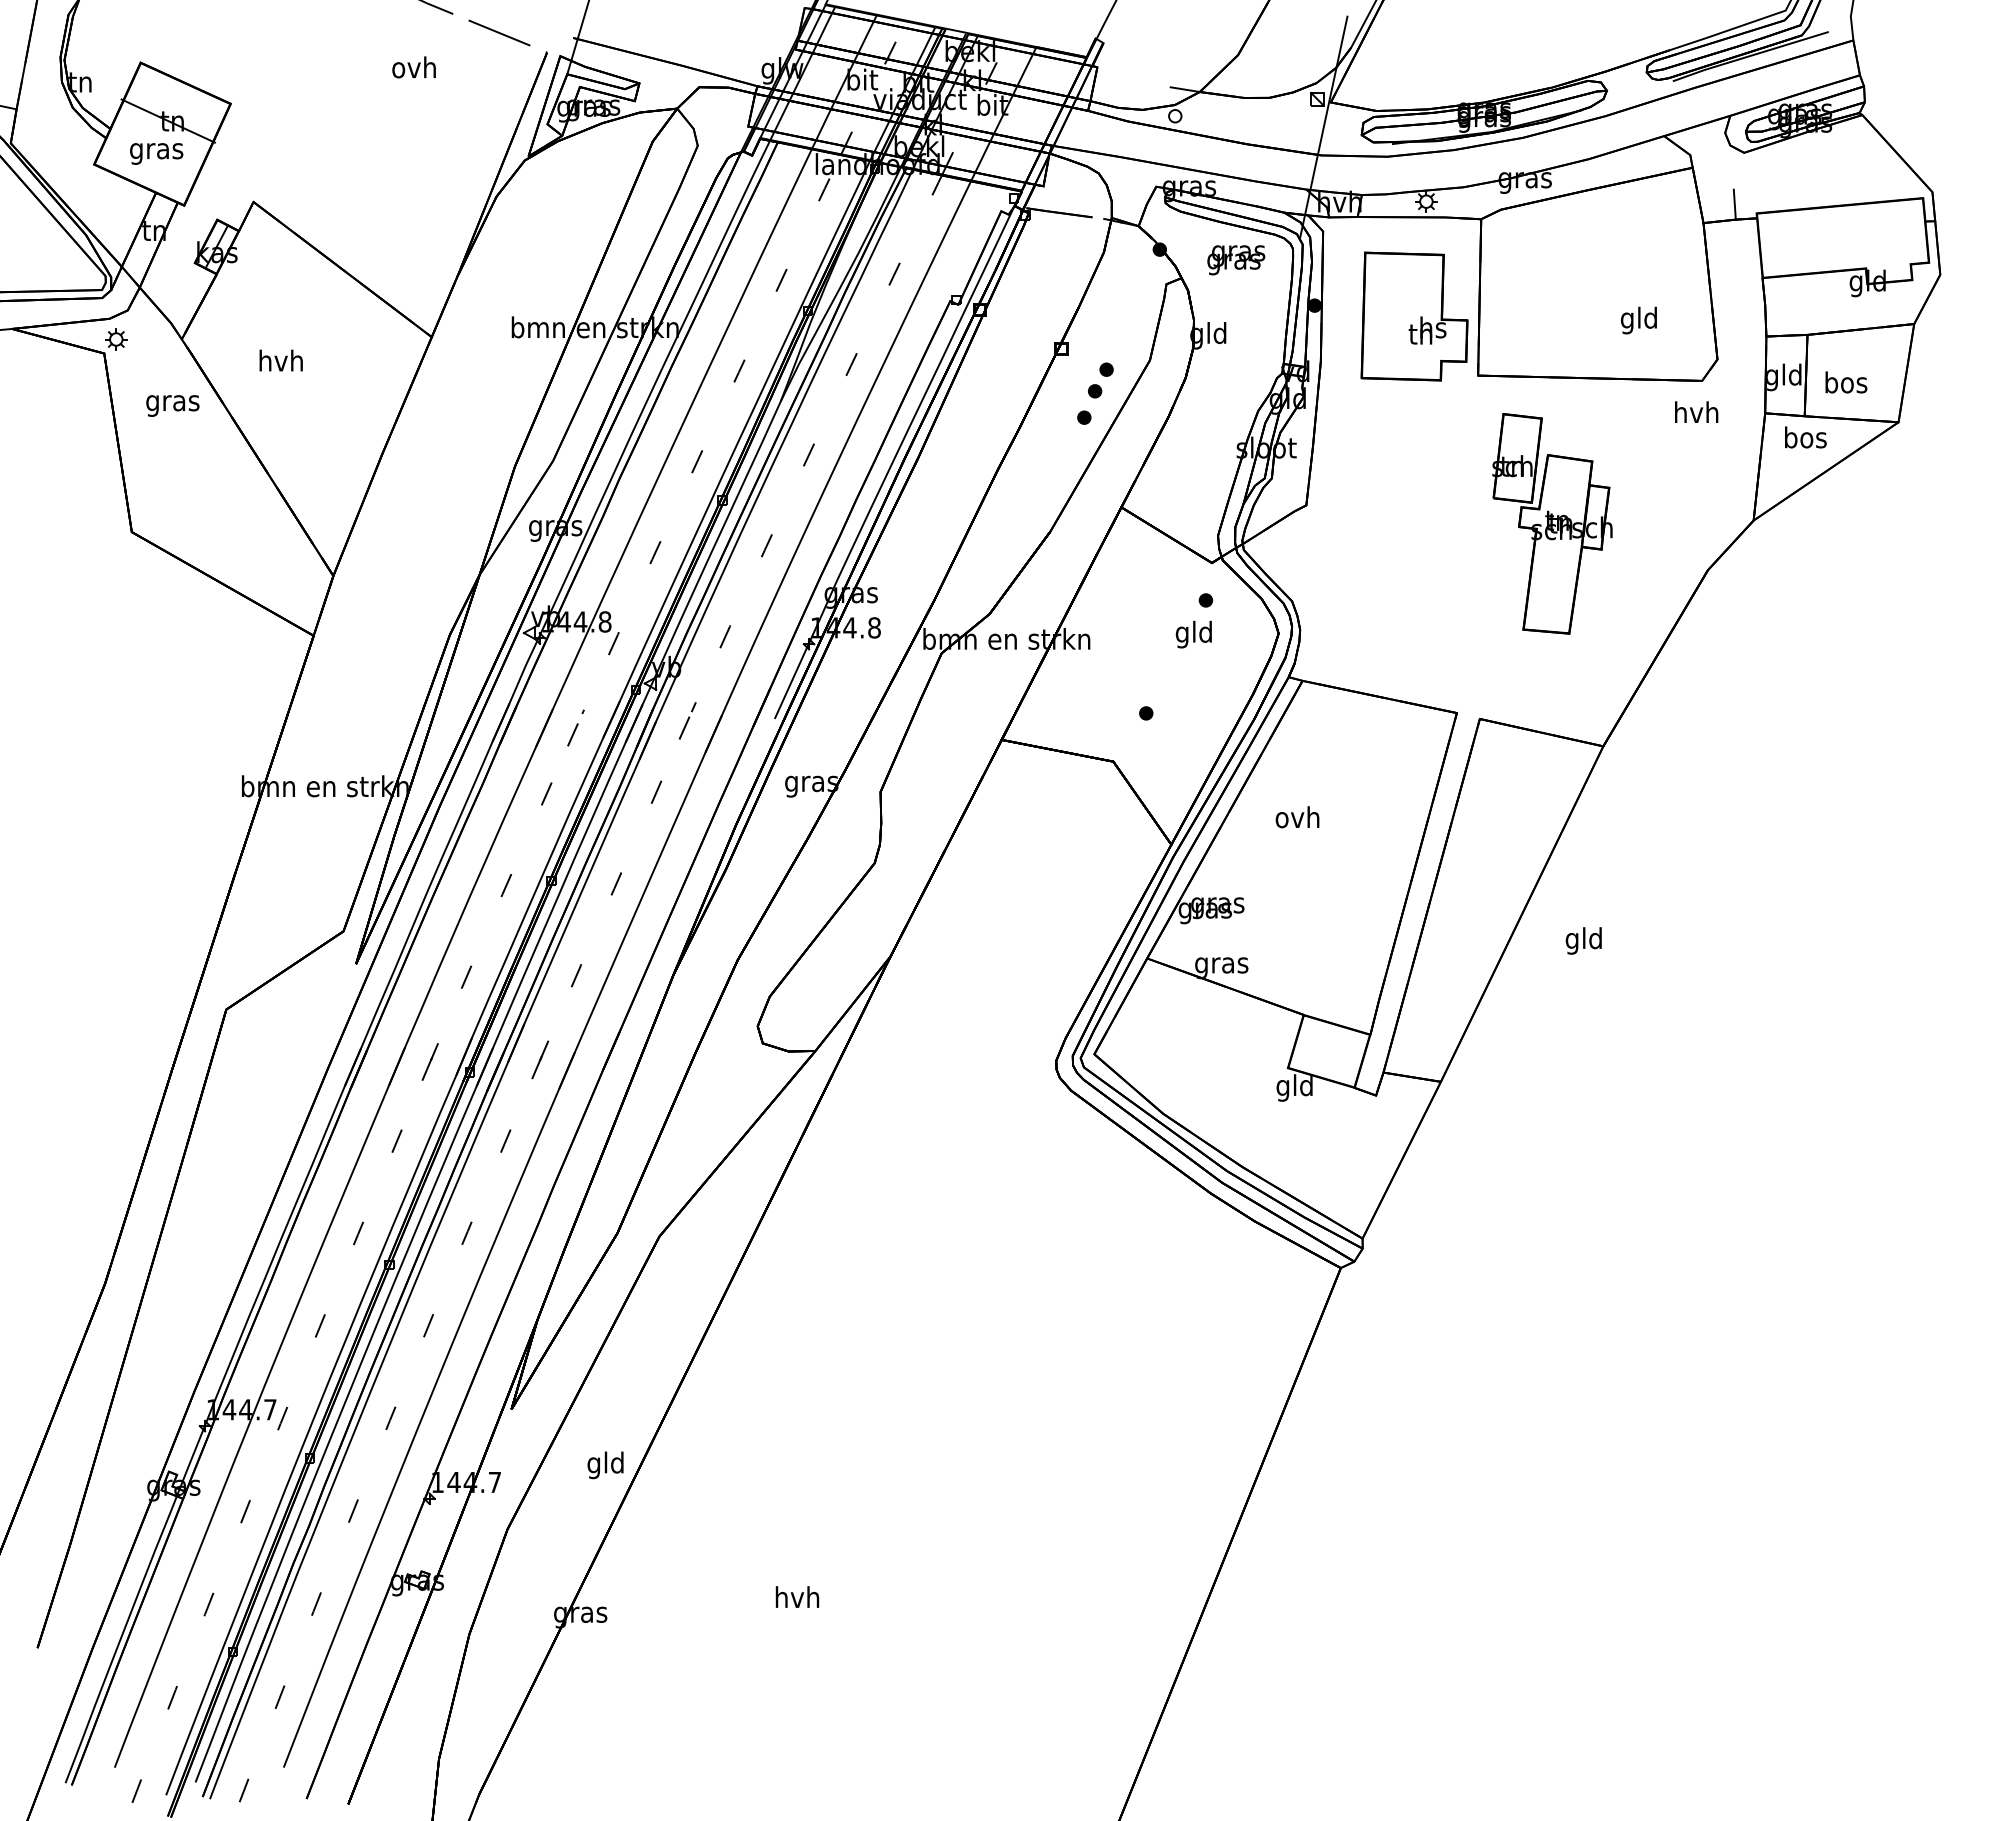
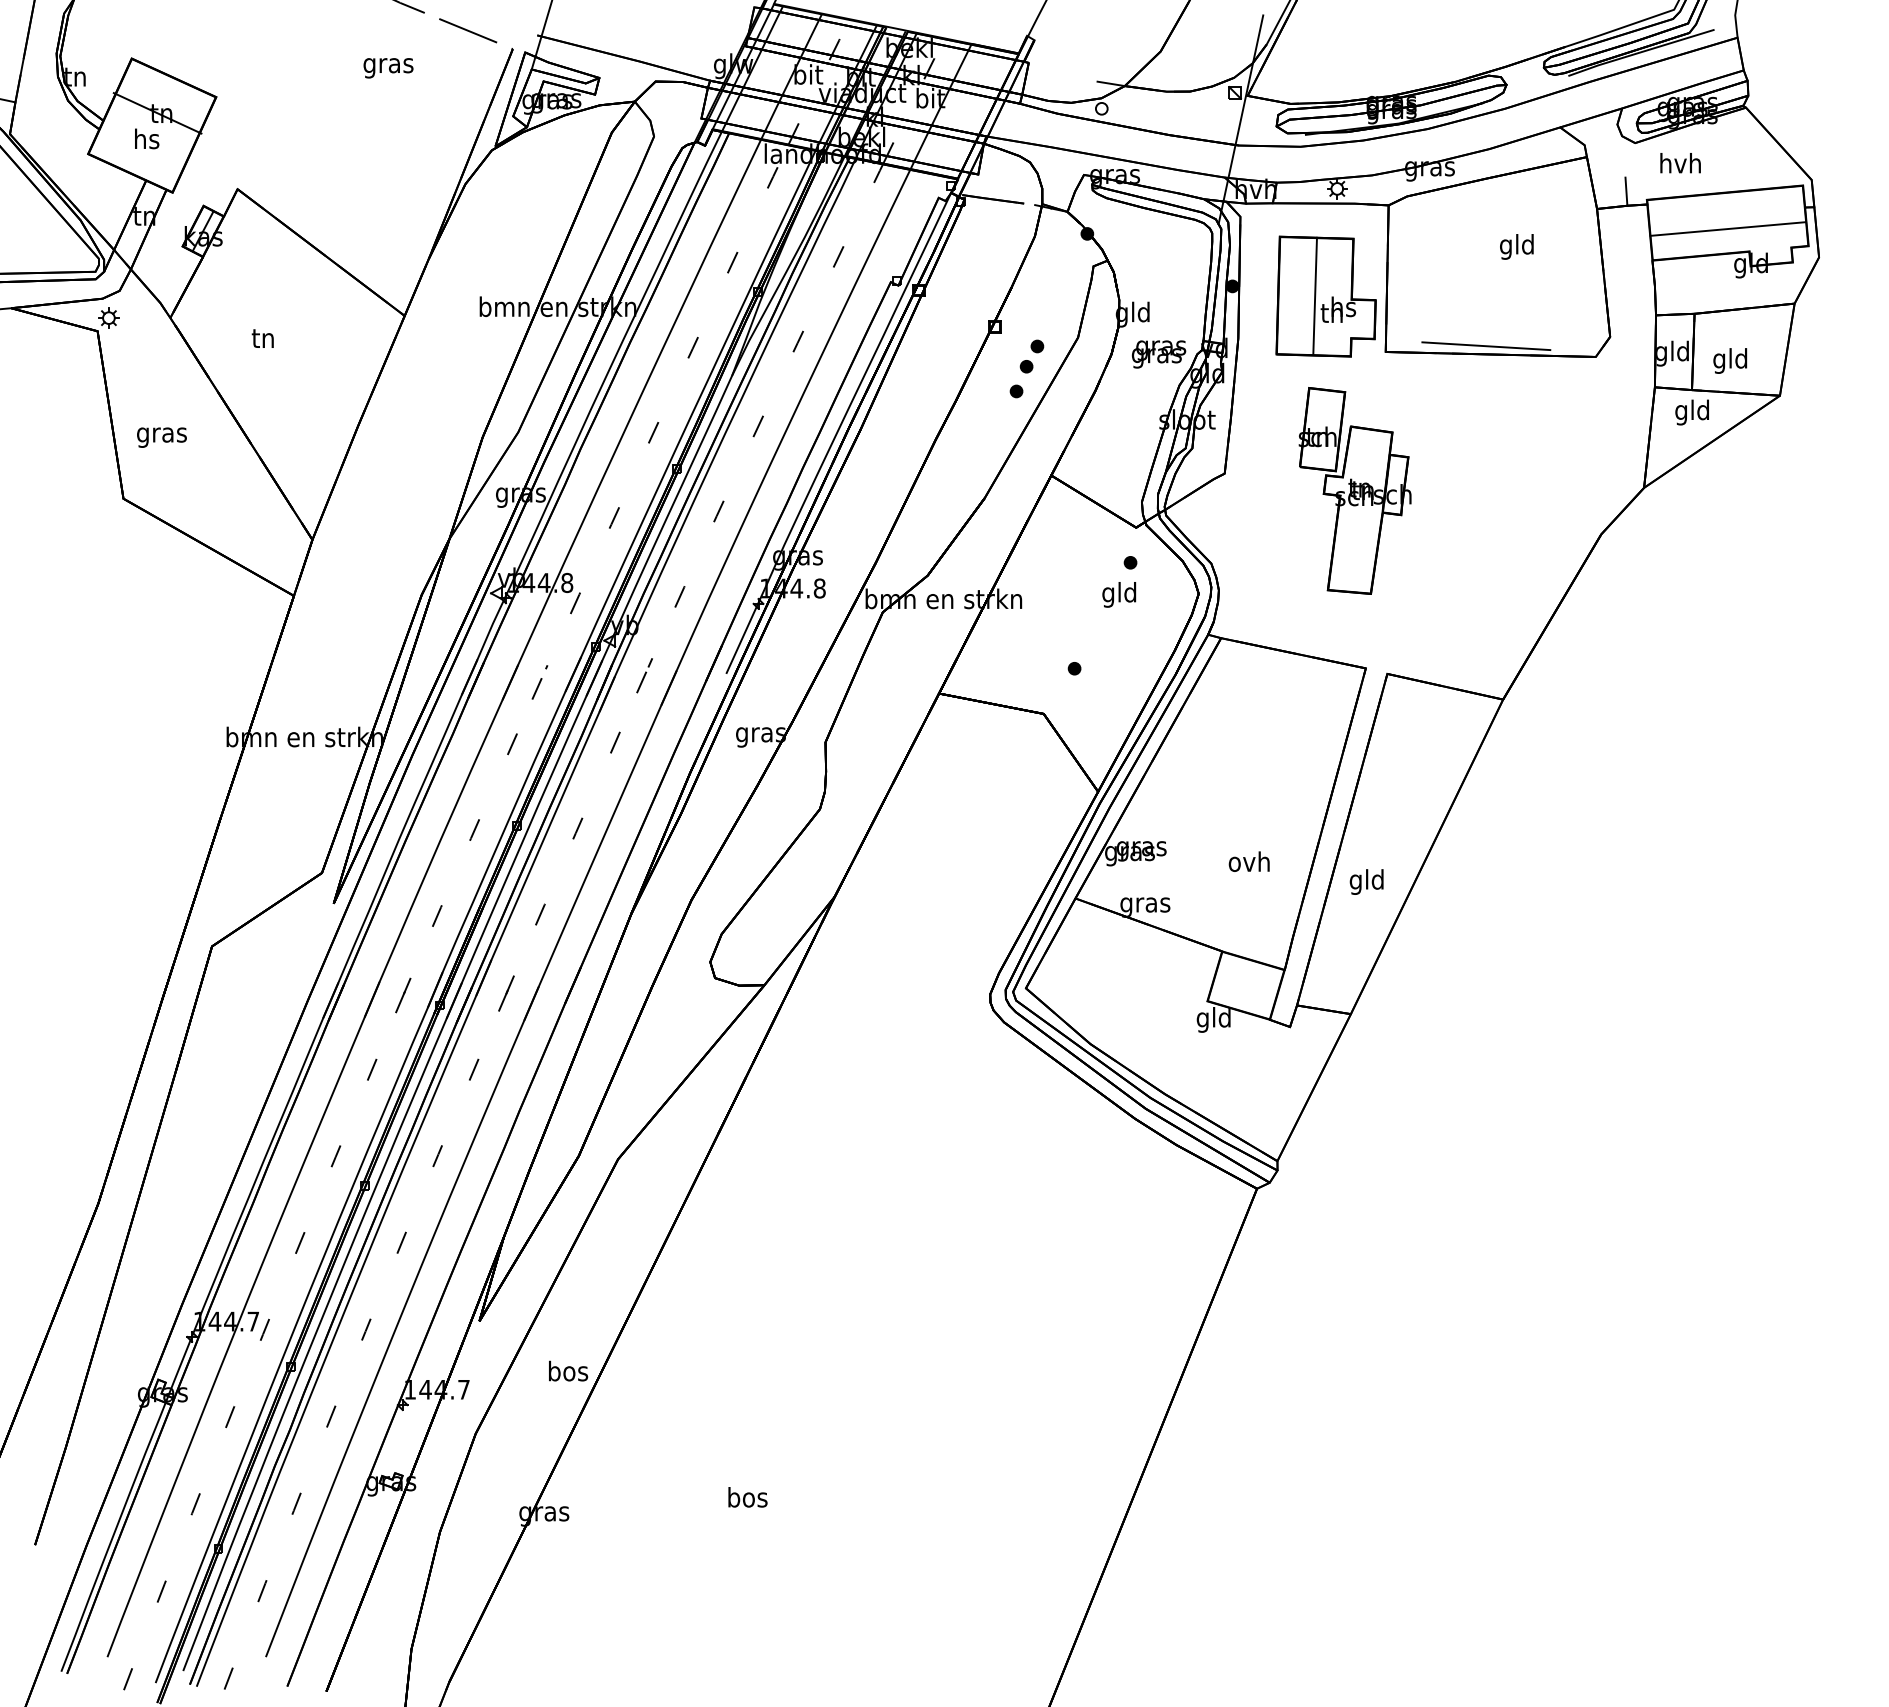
text: (414, 69) -> (388, 64), ovh -> gras
text: (156, 150) -> (146, 140), gras -> hs
line: (1842, 244) -> (1727, 229), added
text: (1236, 260) -> (1159, 354), moved
line: (1402, 315) -> (1314, 295), added
text: (1638, 320) -> (1516, 246), moved
text: (280, 360) -> (262, 337), hvh -> tn
line: (1585, 369) -> (1486, 346), added
text: (1846, 385) -> (1731, 361), bos -> gld
text: (172, 405) -> (161, 437), moved
text: (1696, 411) -> (1680, 162), moved
text: (1805, 439) -> (1692, 411), bos -> gld
part: (1552, 523) -> (1355, 490), moved
text: (1297, 817) -> (1249, 861), moved
text: (1583, 940) -> (1366, 881), moved
text: (606, 1465) -> (568, 1373), gld -> bos
text: (797, 1597) -> (747, 1497), hvh -> bos

